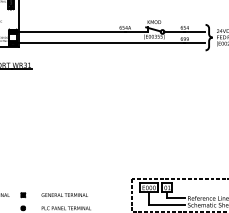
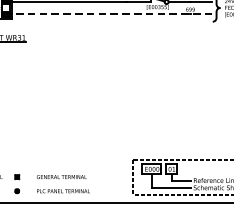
line: (108, 43) -> (108, 14), solid -> dashed

